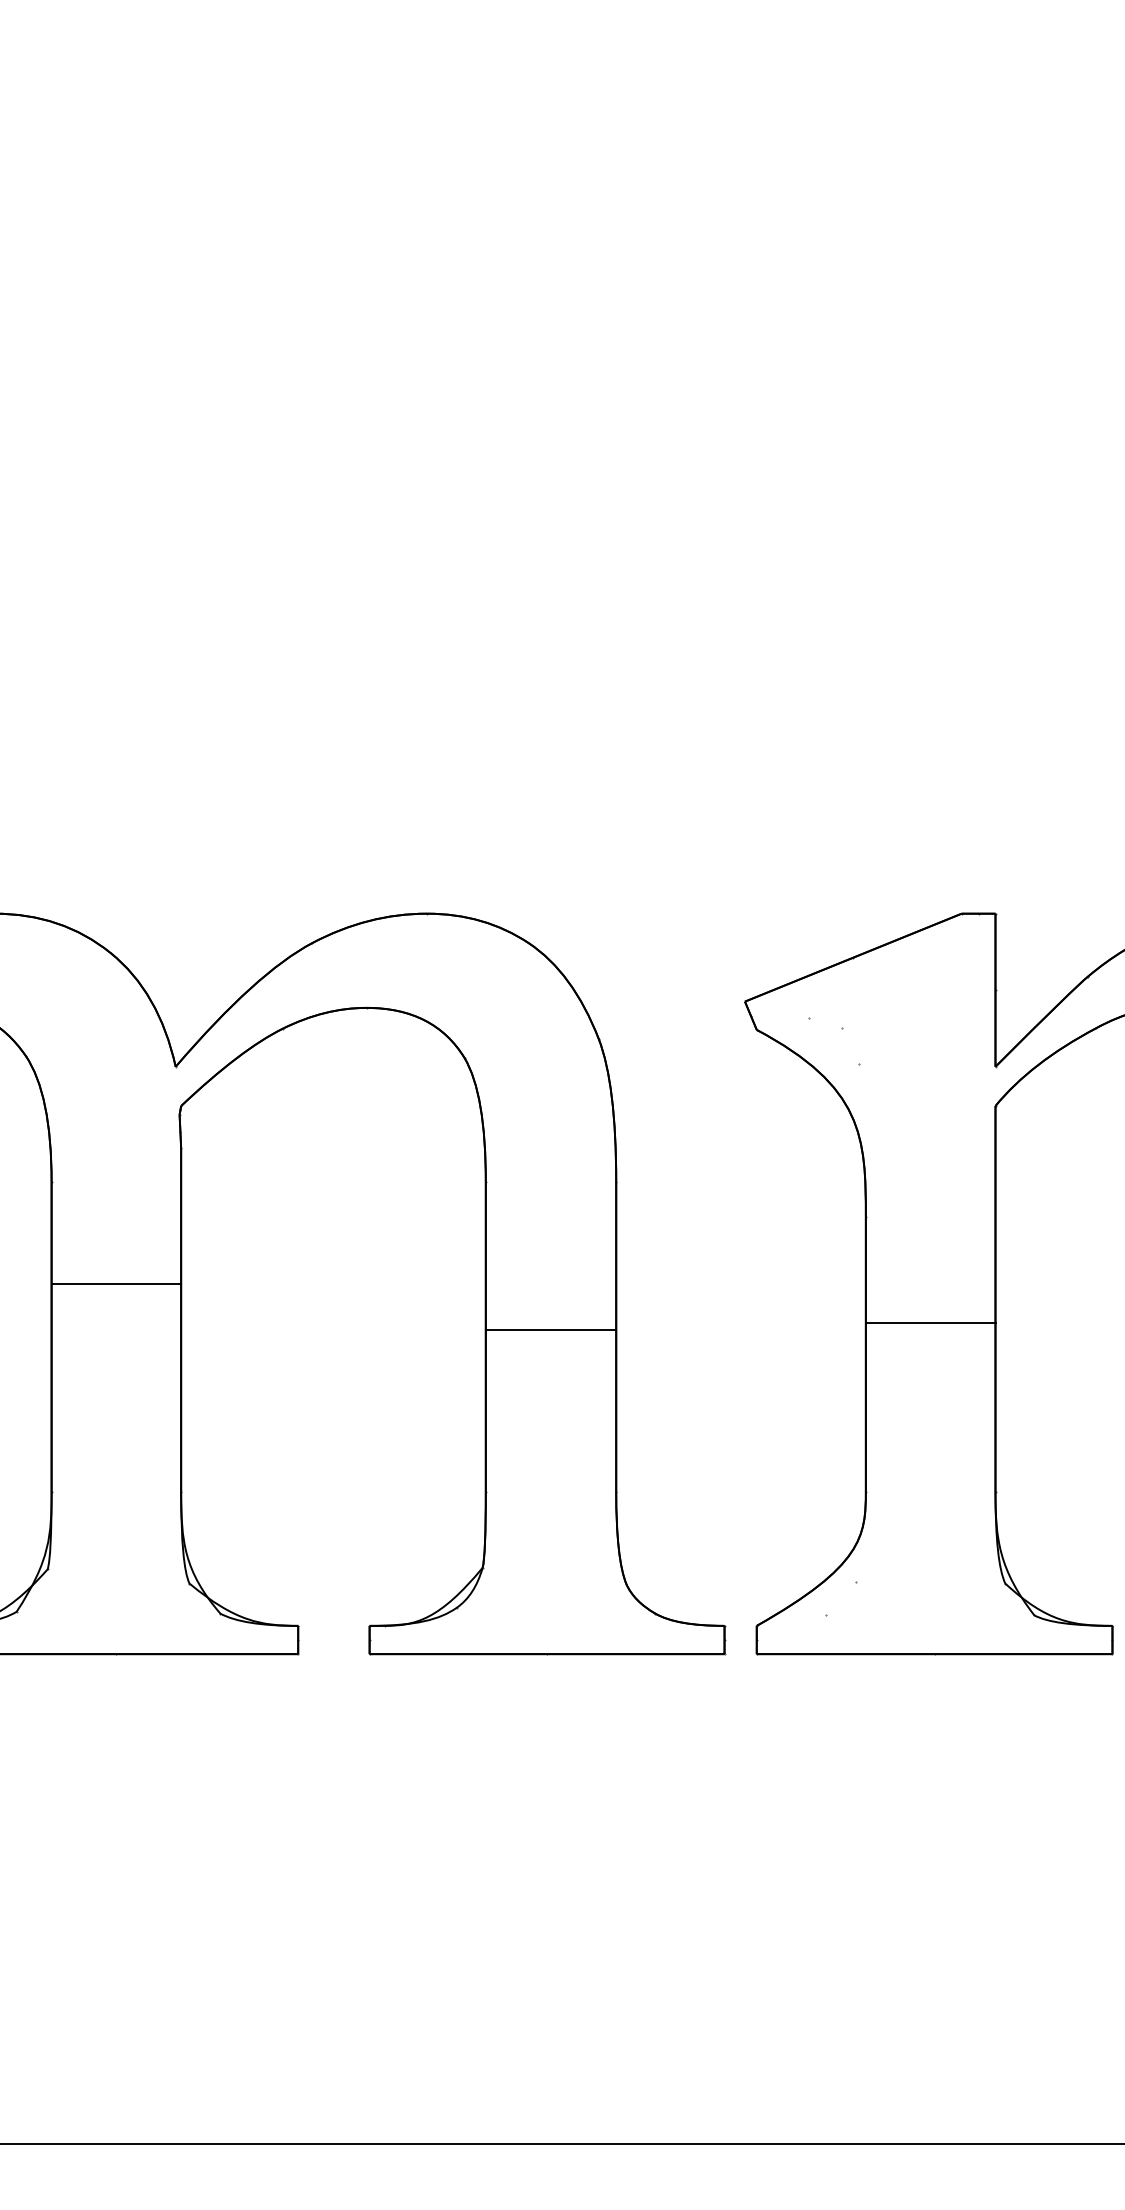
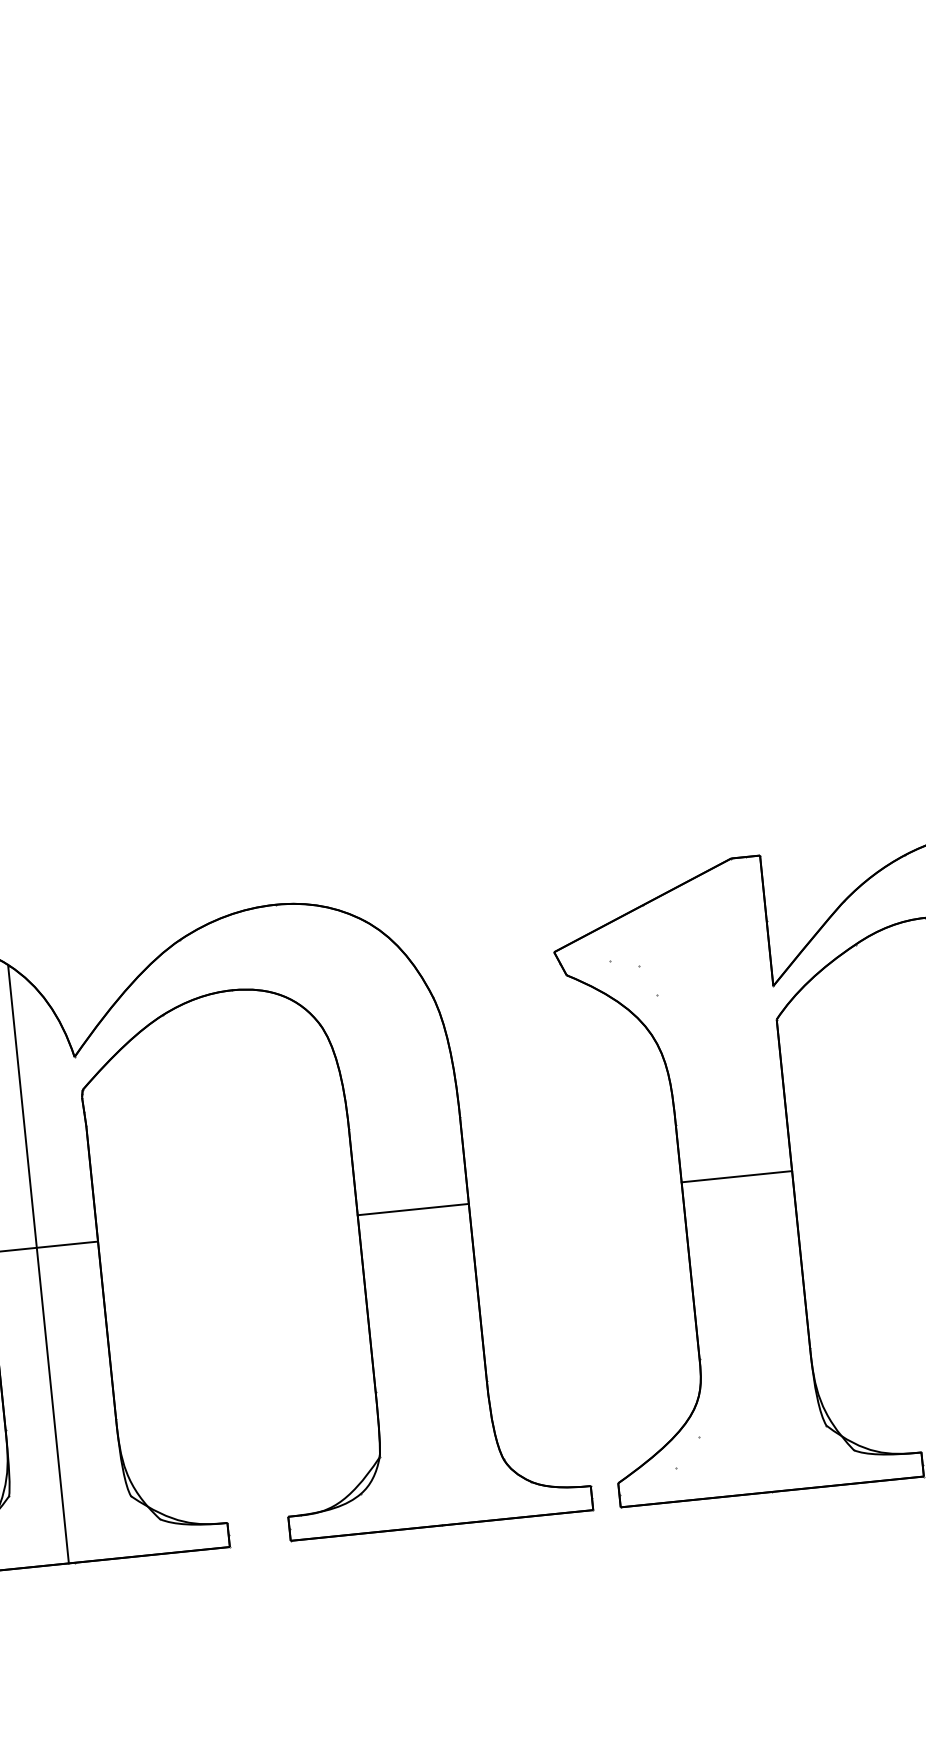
line: (109, 1302) -> (38, 1263), added
line: (930, 1322) -> (736, 1176), moved
line: (550, 1329) -> (412, 1209), moved

